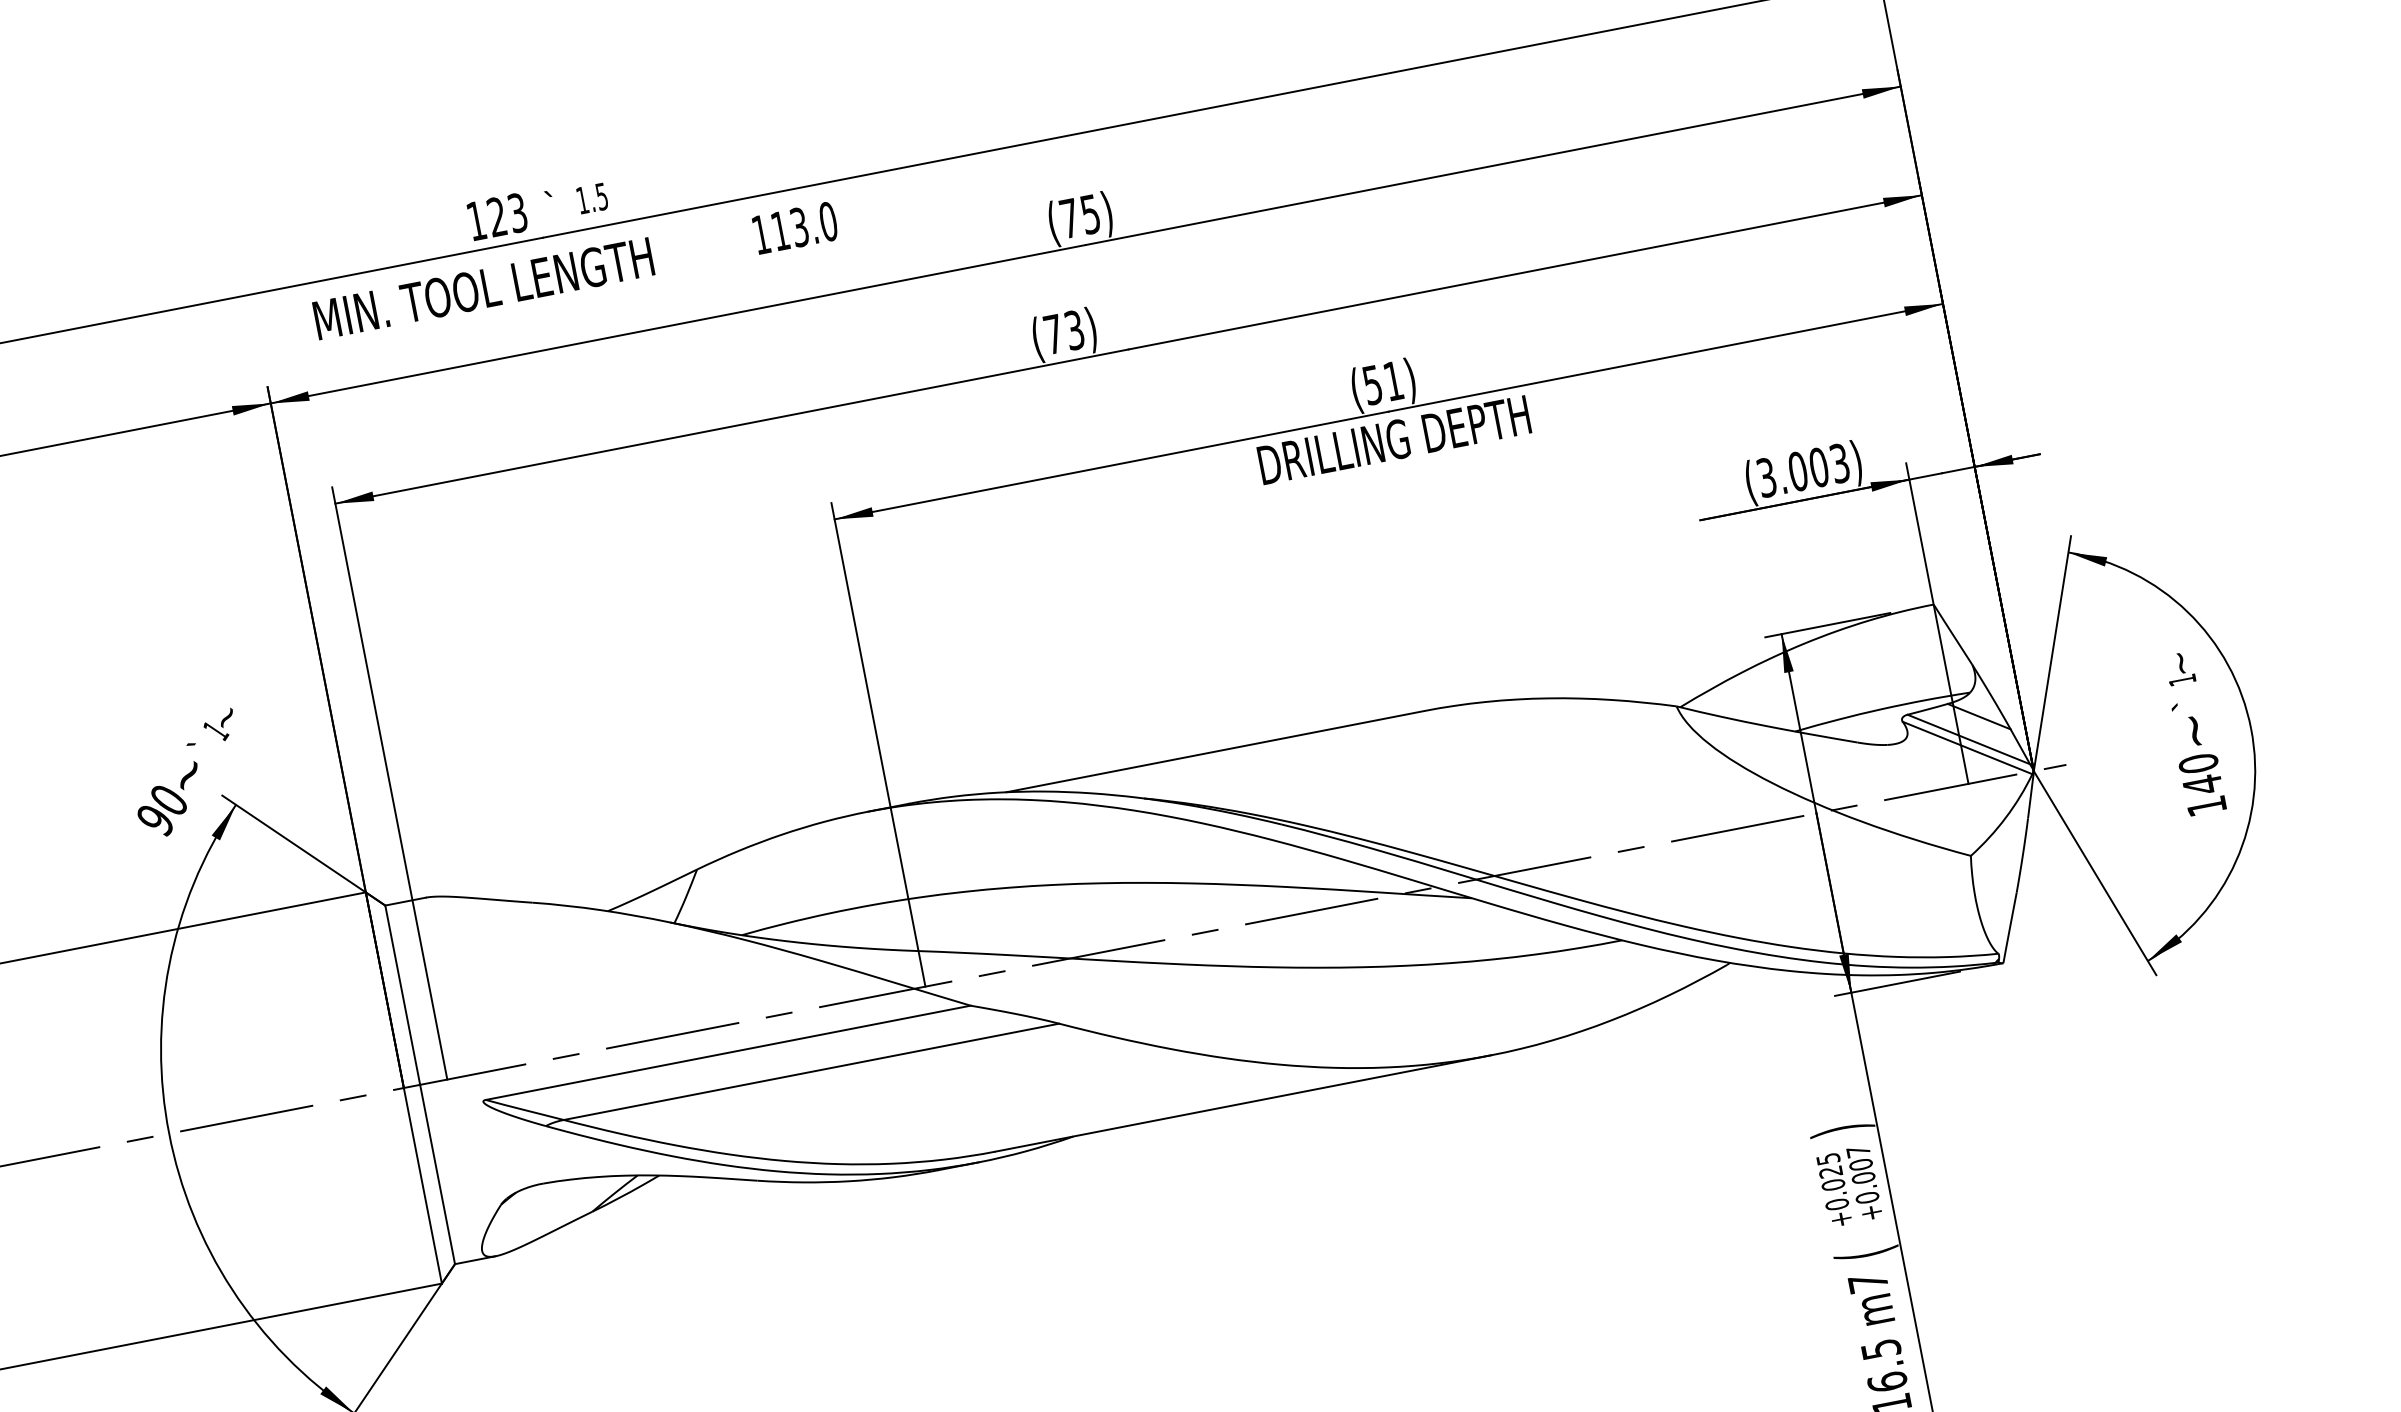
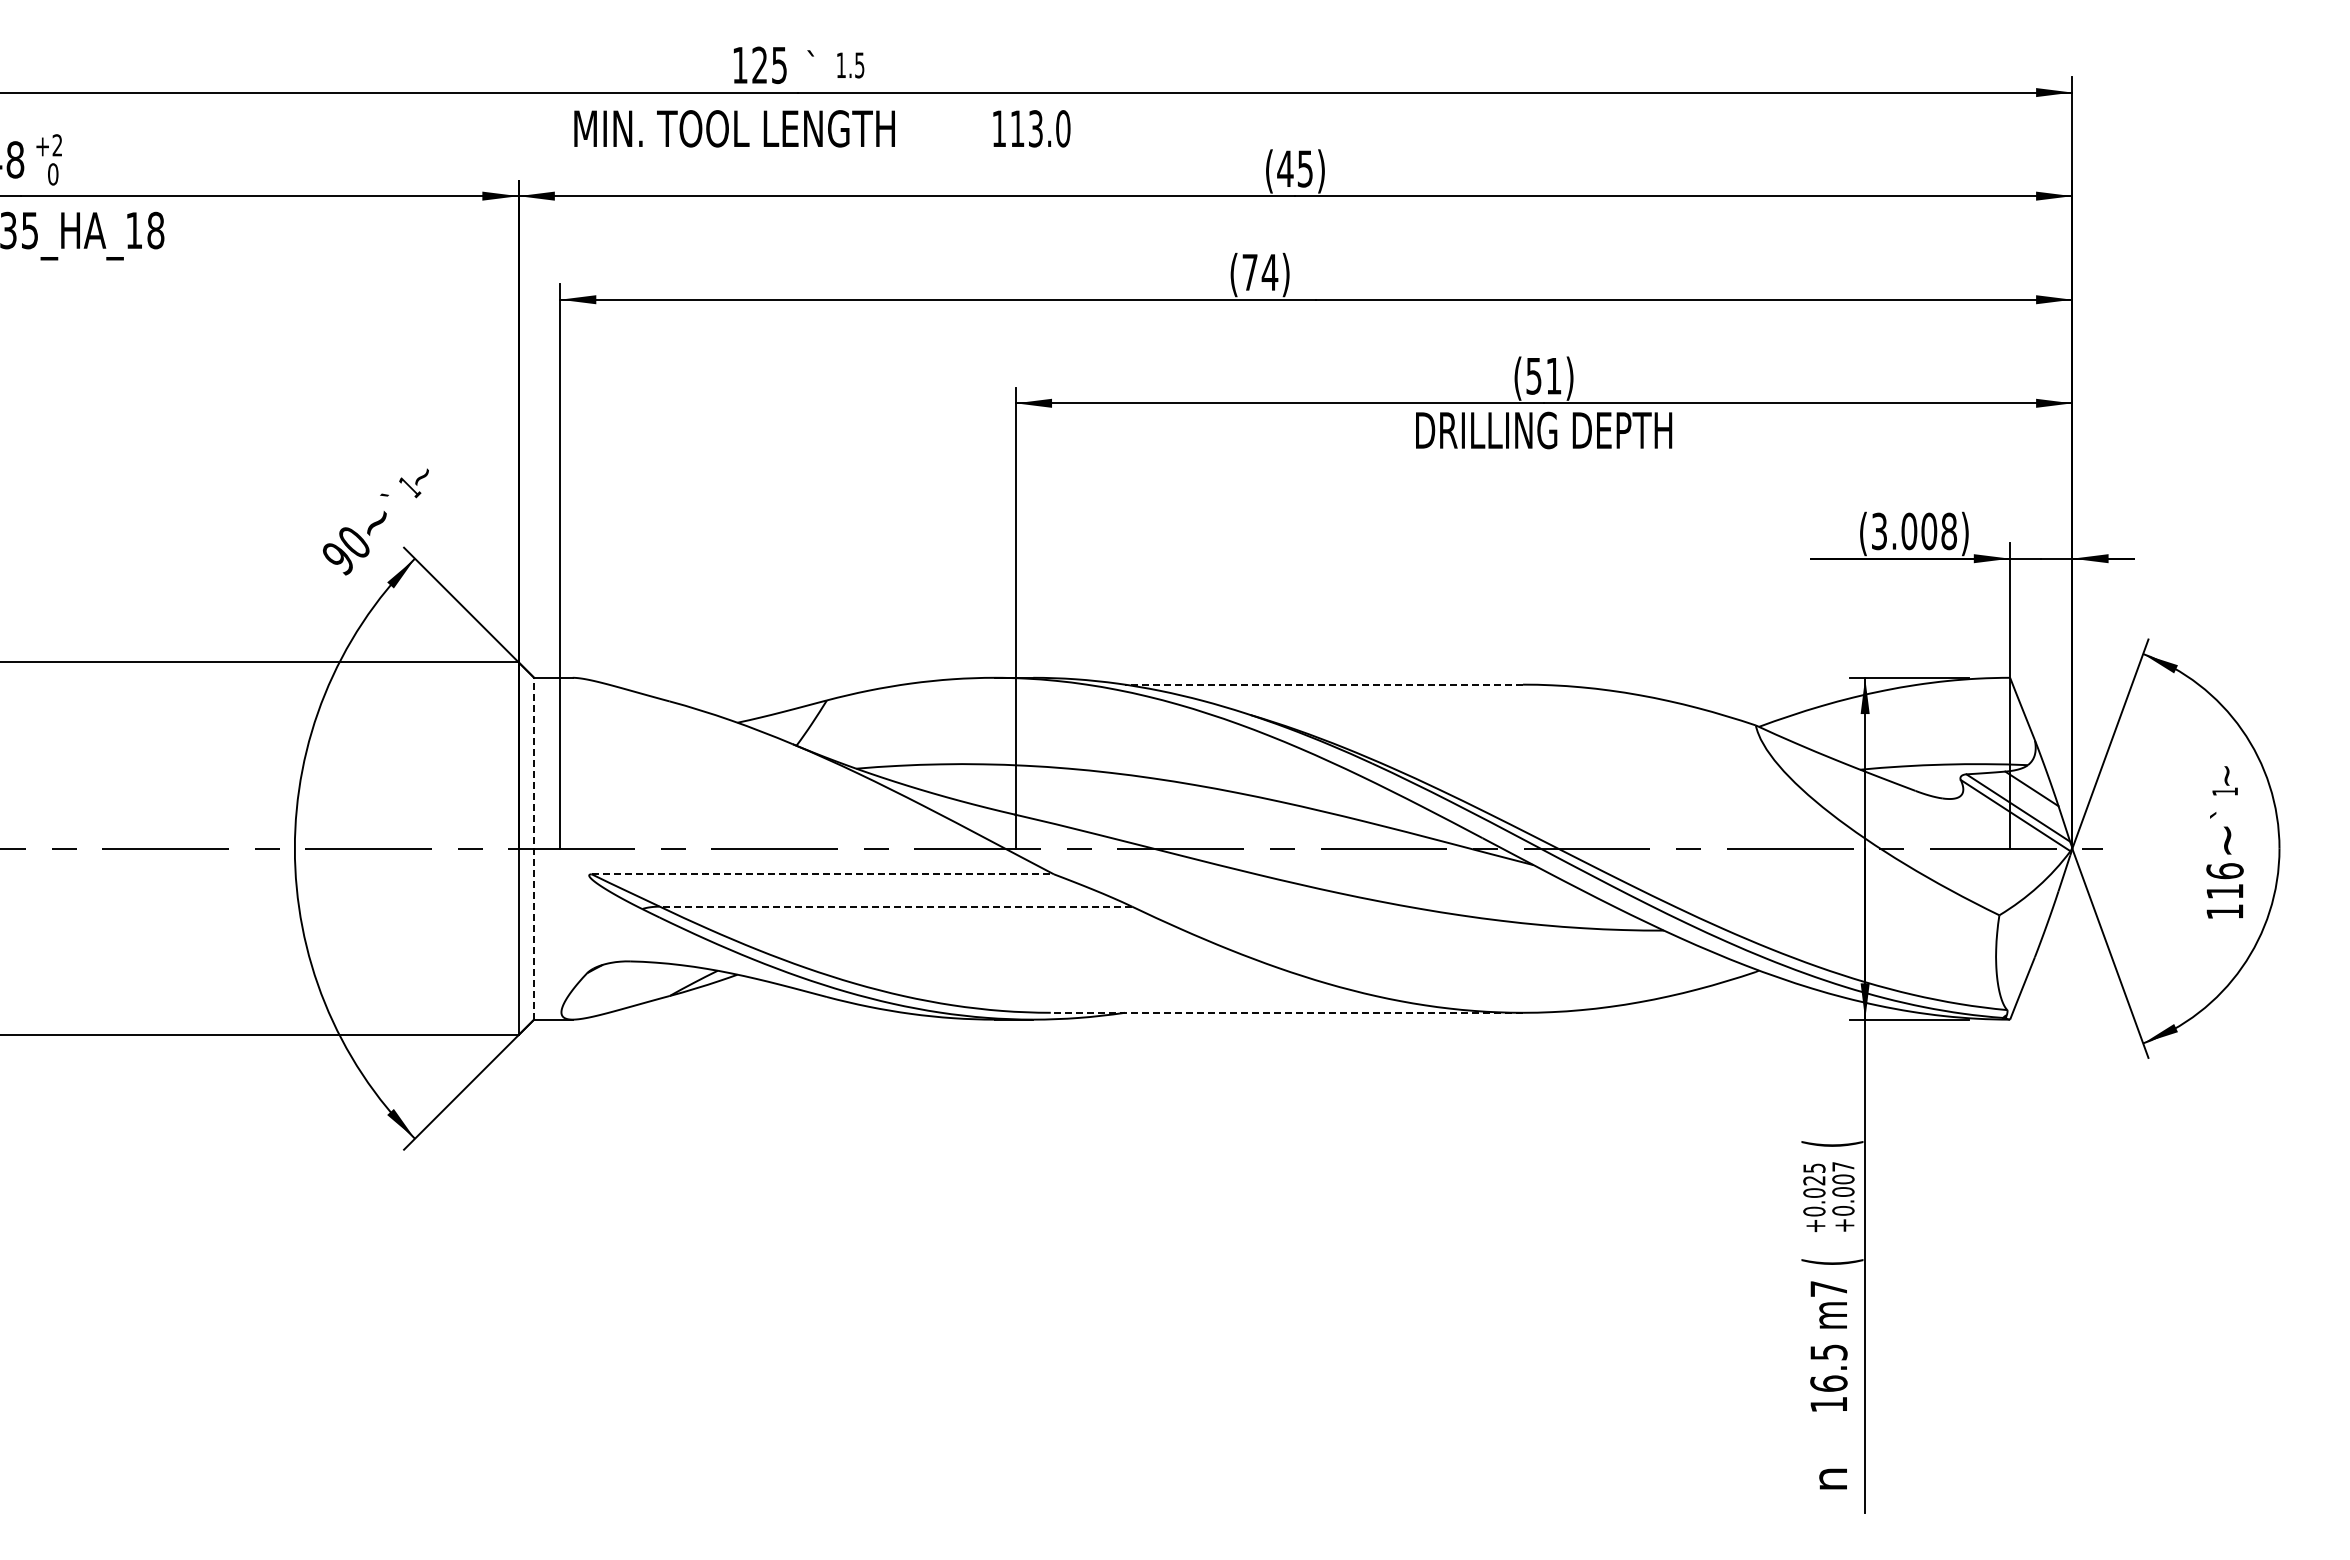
text: (517, 212) -> (779, 64), 123 -> 125
text: (1069, 218) -> (1285, 168), (75) -> (45)
text: (1074, 330) -> (1269, 272), (73) -> (74)
text: (1839, 463) -> (1948, 531), (3.003) -> (3.008)
line: (1214, 751) -> (1323, 684), solid -> dashed
text: (2200, 774) -> (2224, 881), 140 -> 116
line: (728, 1052) -> (823, 874), solid -> dashed
line: (811, 1071) -> (895, 906), solid -> dashed
line: (420, 1084) -> (534, 848), solid -> dashed
line: (1242, 1103) -> (1286, 1012), solid -> dashed
text: (1842, 1129) -> (1832, 1143), ) -> (

